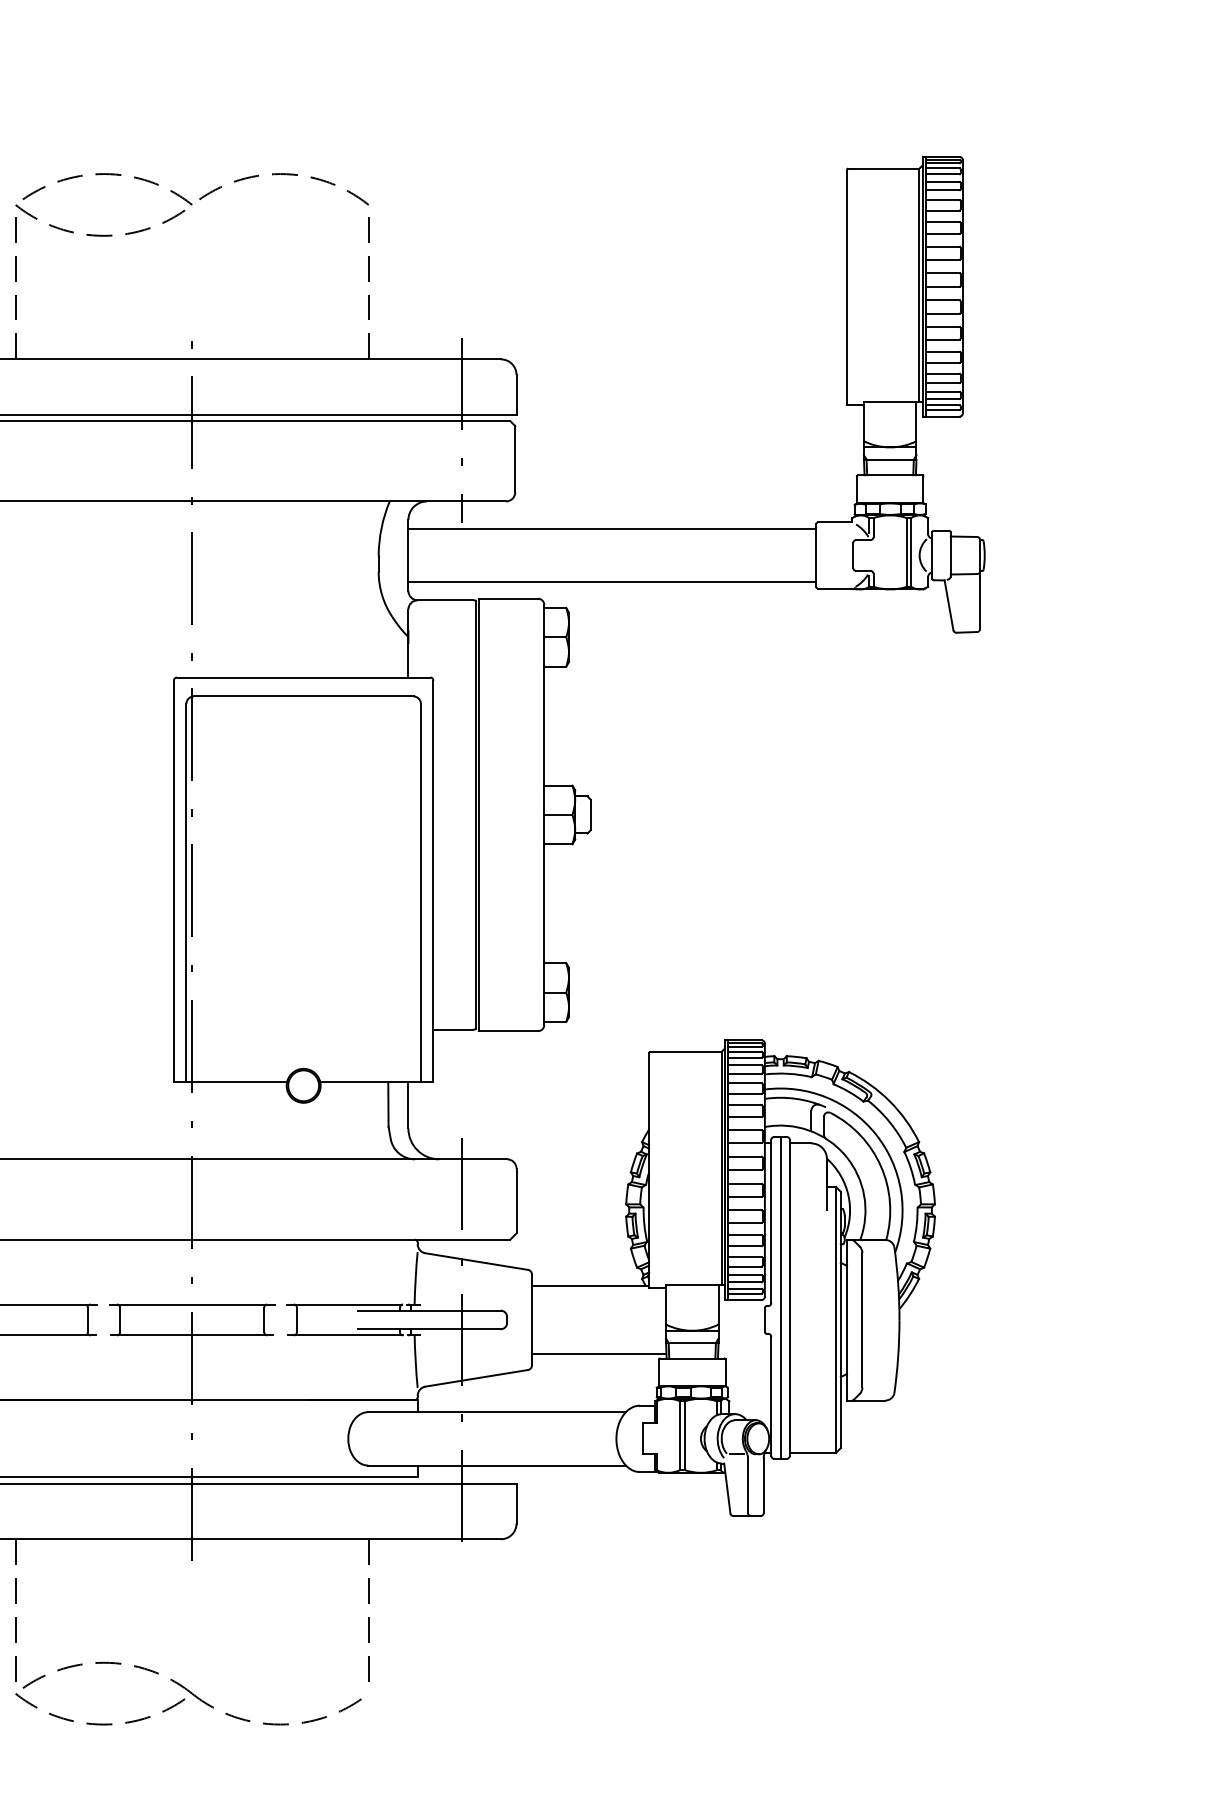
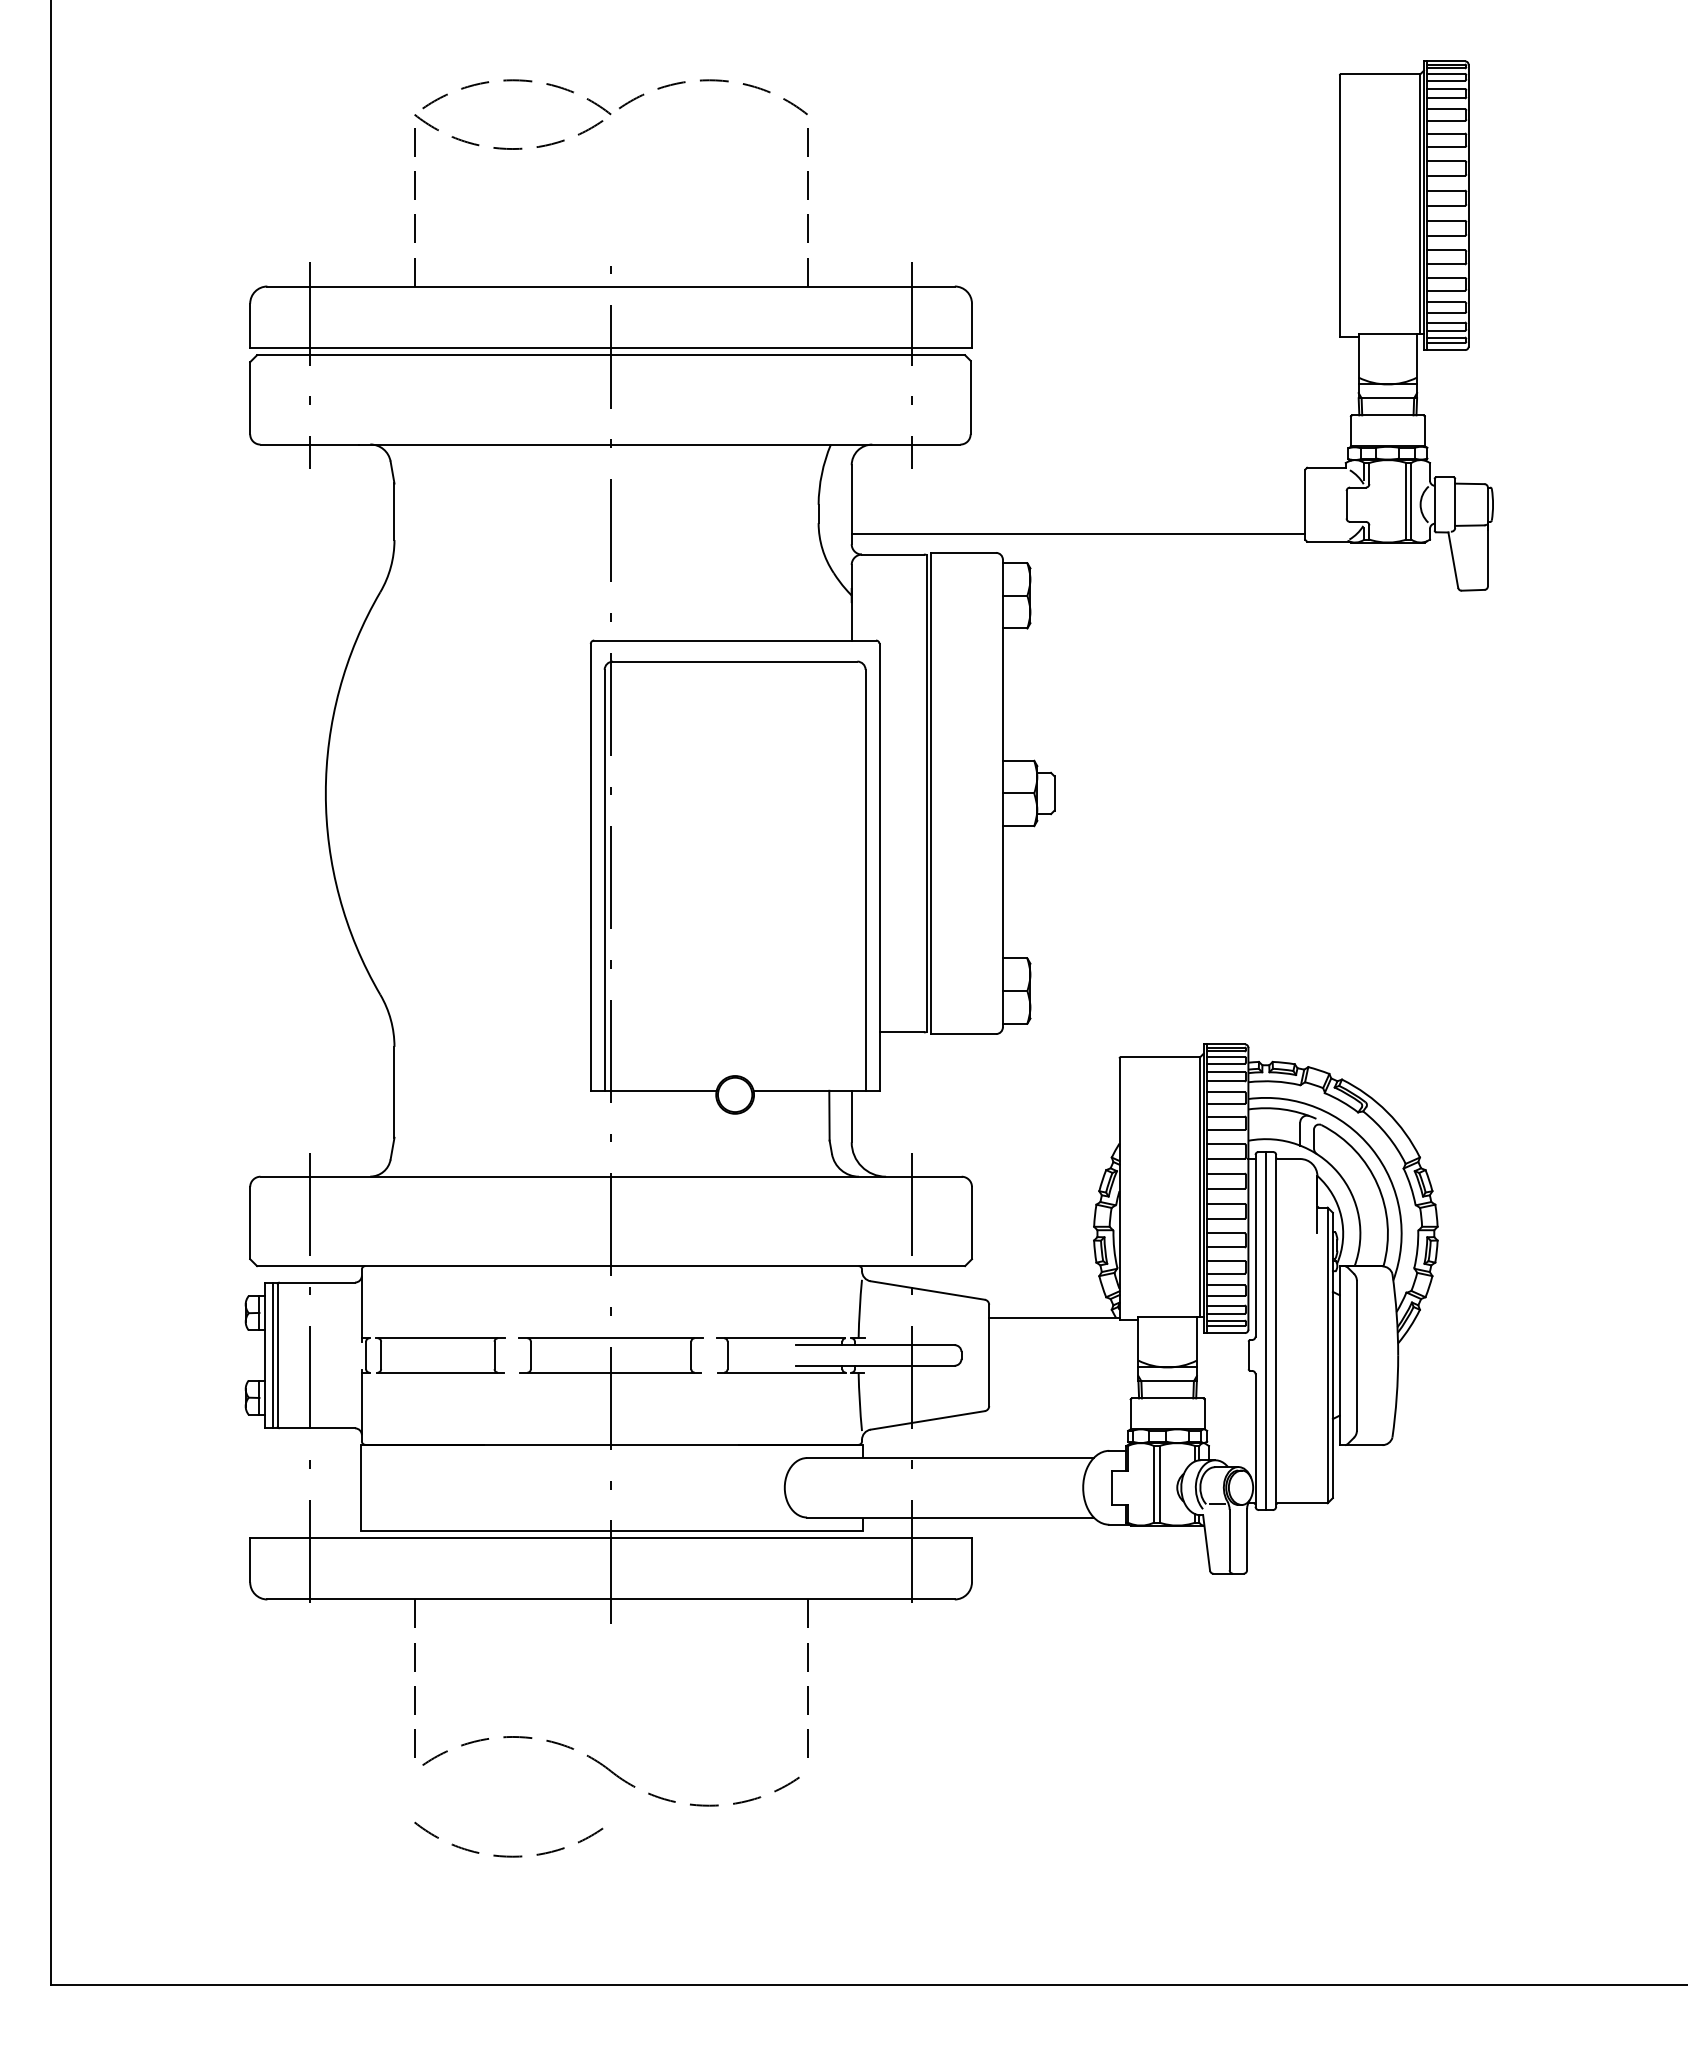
line: (612, 529) -> (1078, 475), removed
line: (598, 1354) -> (1063, 1393), removed
arc: (100, 1723) -> (508, 1855), moved

